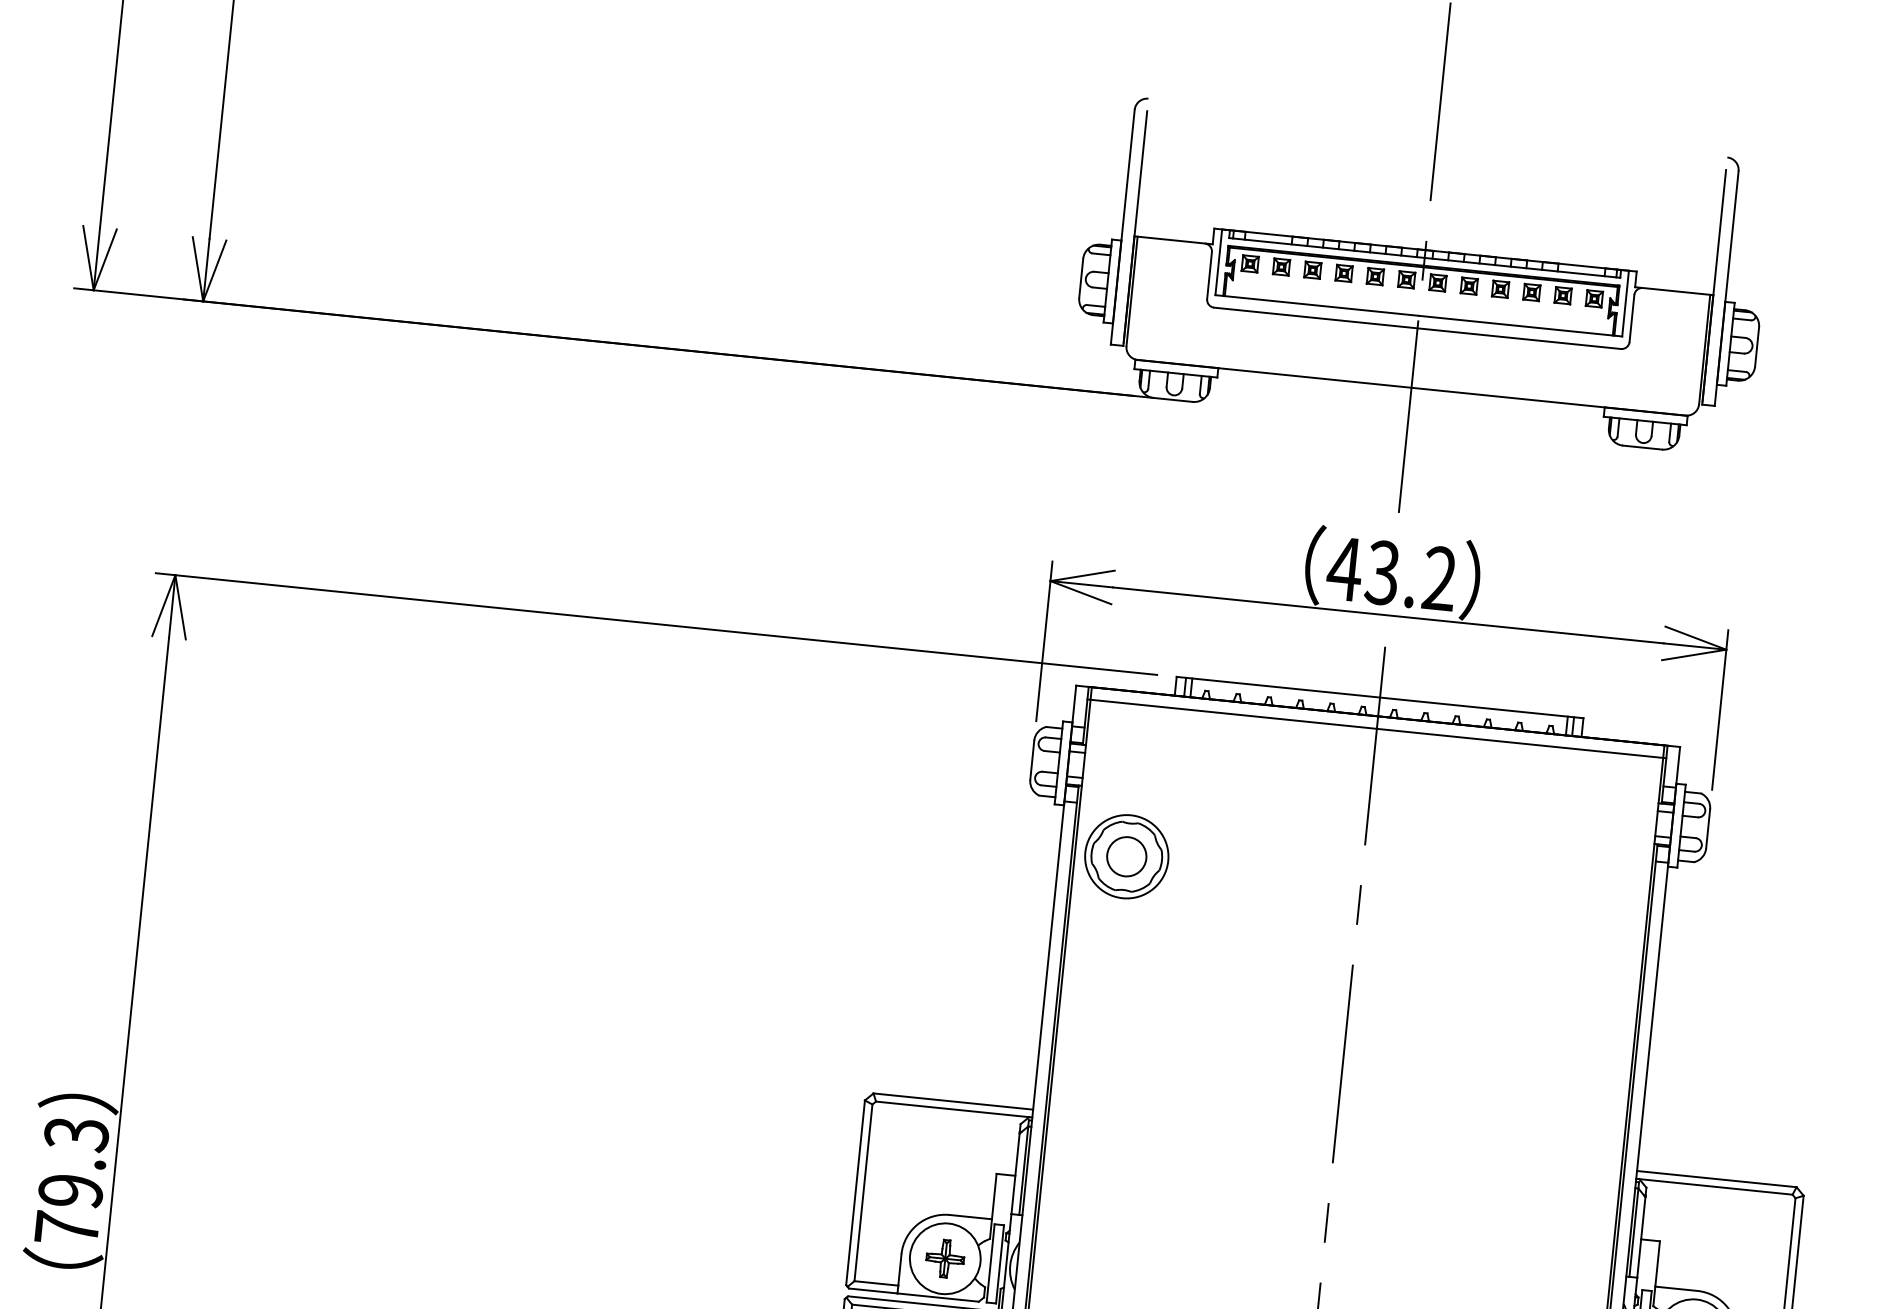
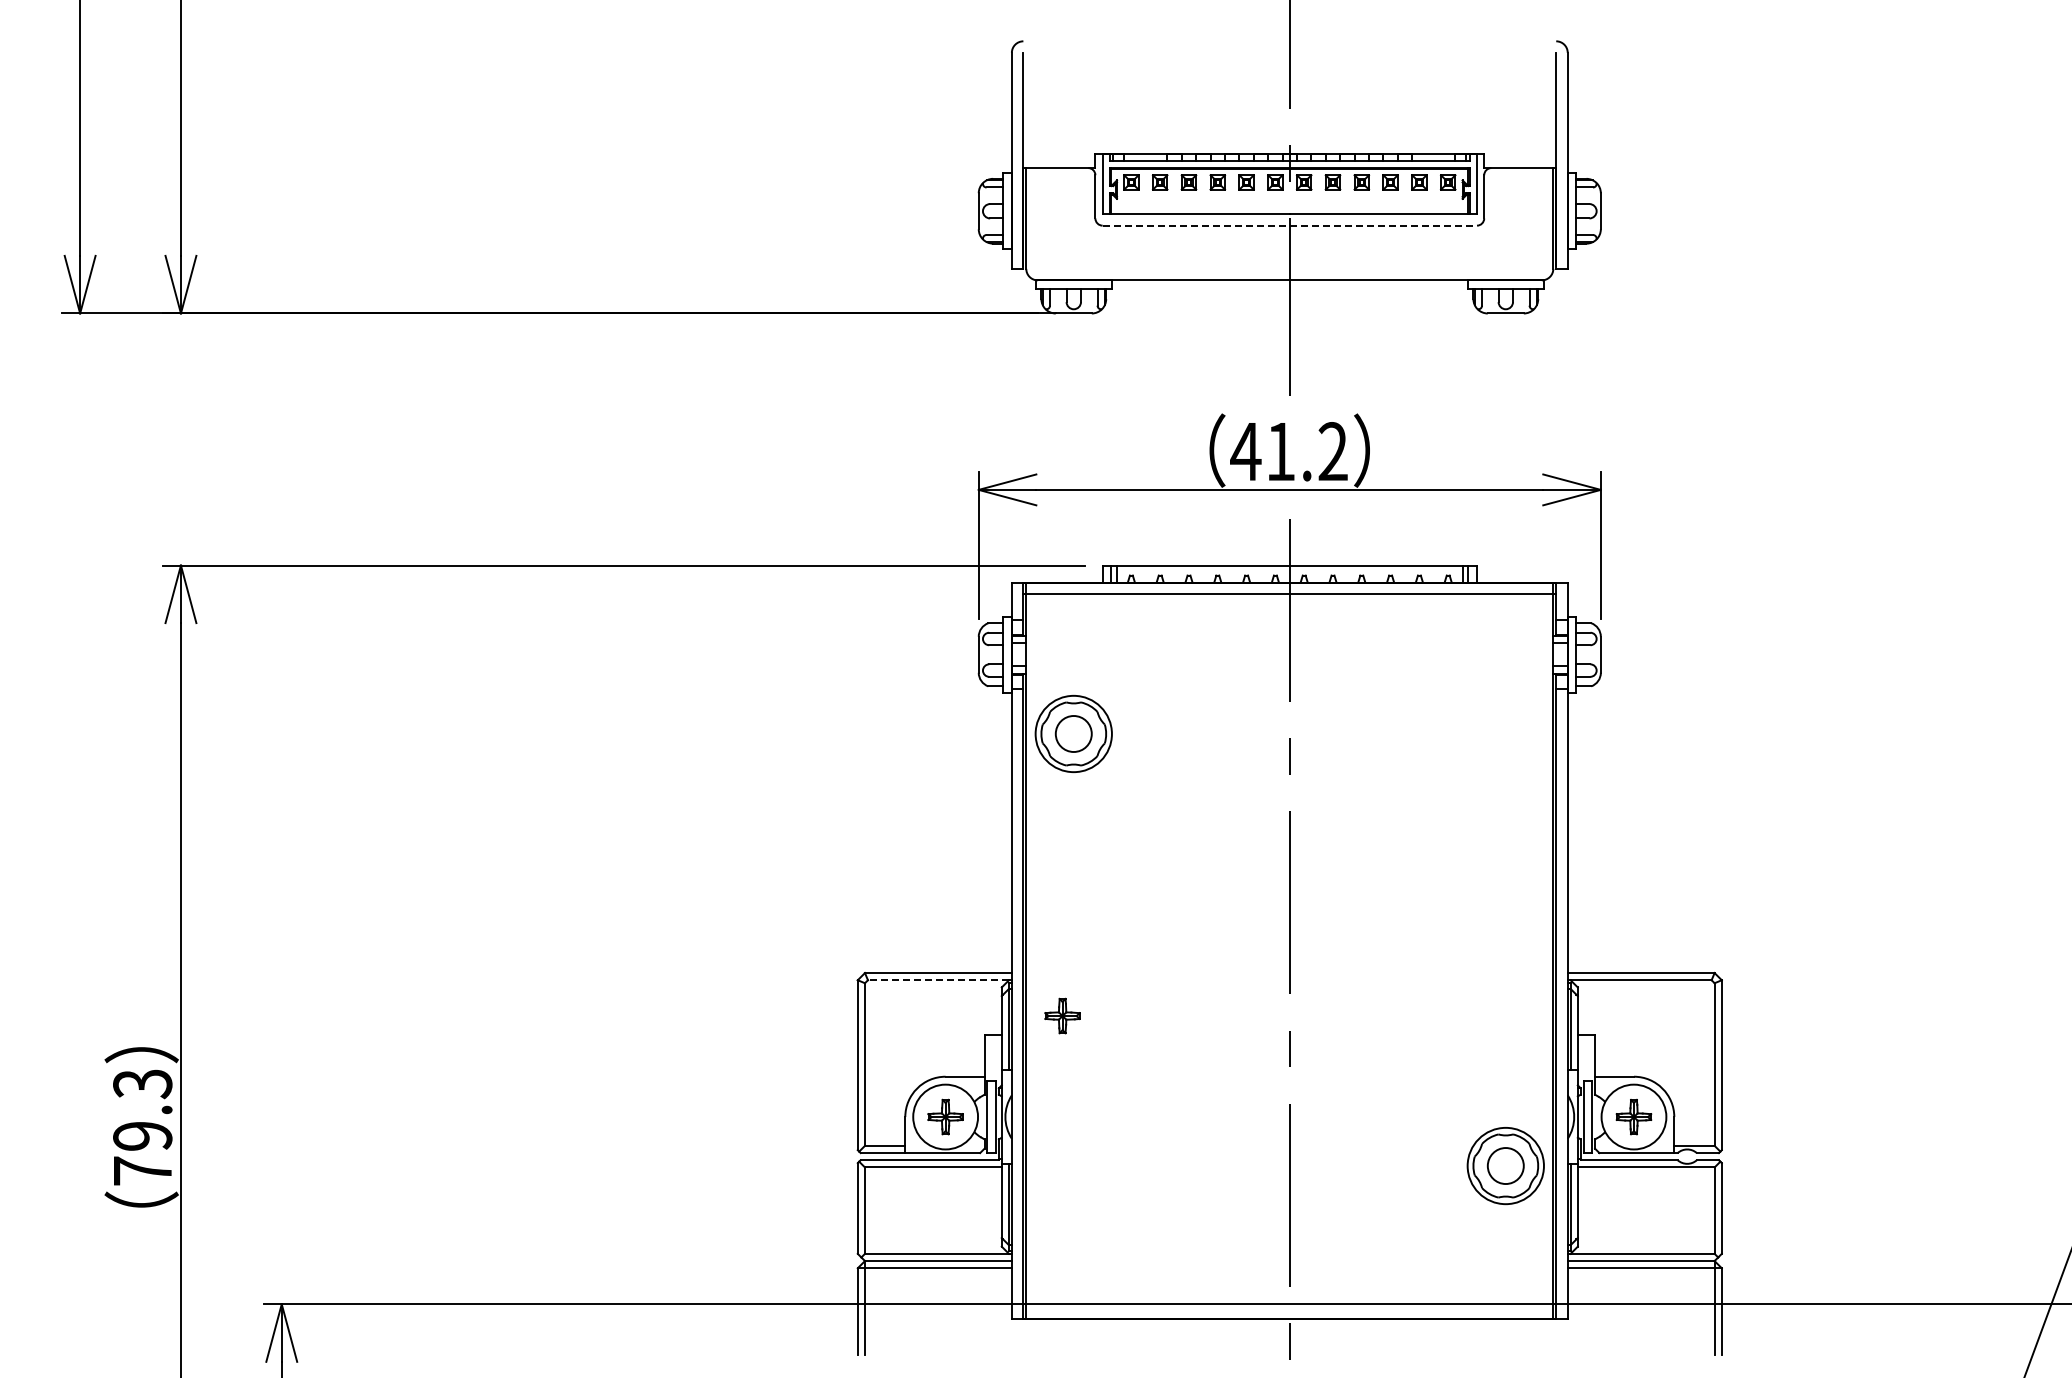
line: (1418, 328) -> (1290, 225), solid -> dashed
text: (1381, 572) -> (1279, 451), 43.2 -> 41.2
line: (952, 1109) -> (938, 980), solid -> dashed
part: (1083, 1161) -> (1062, 1015), added

